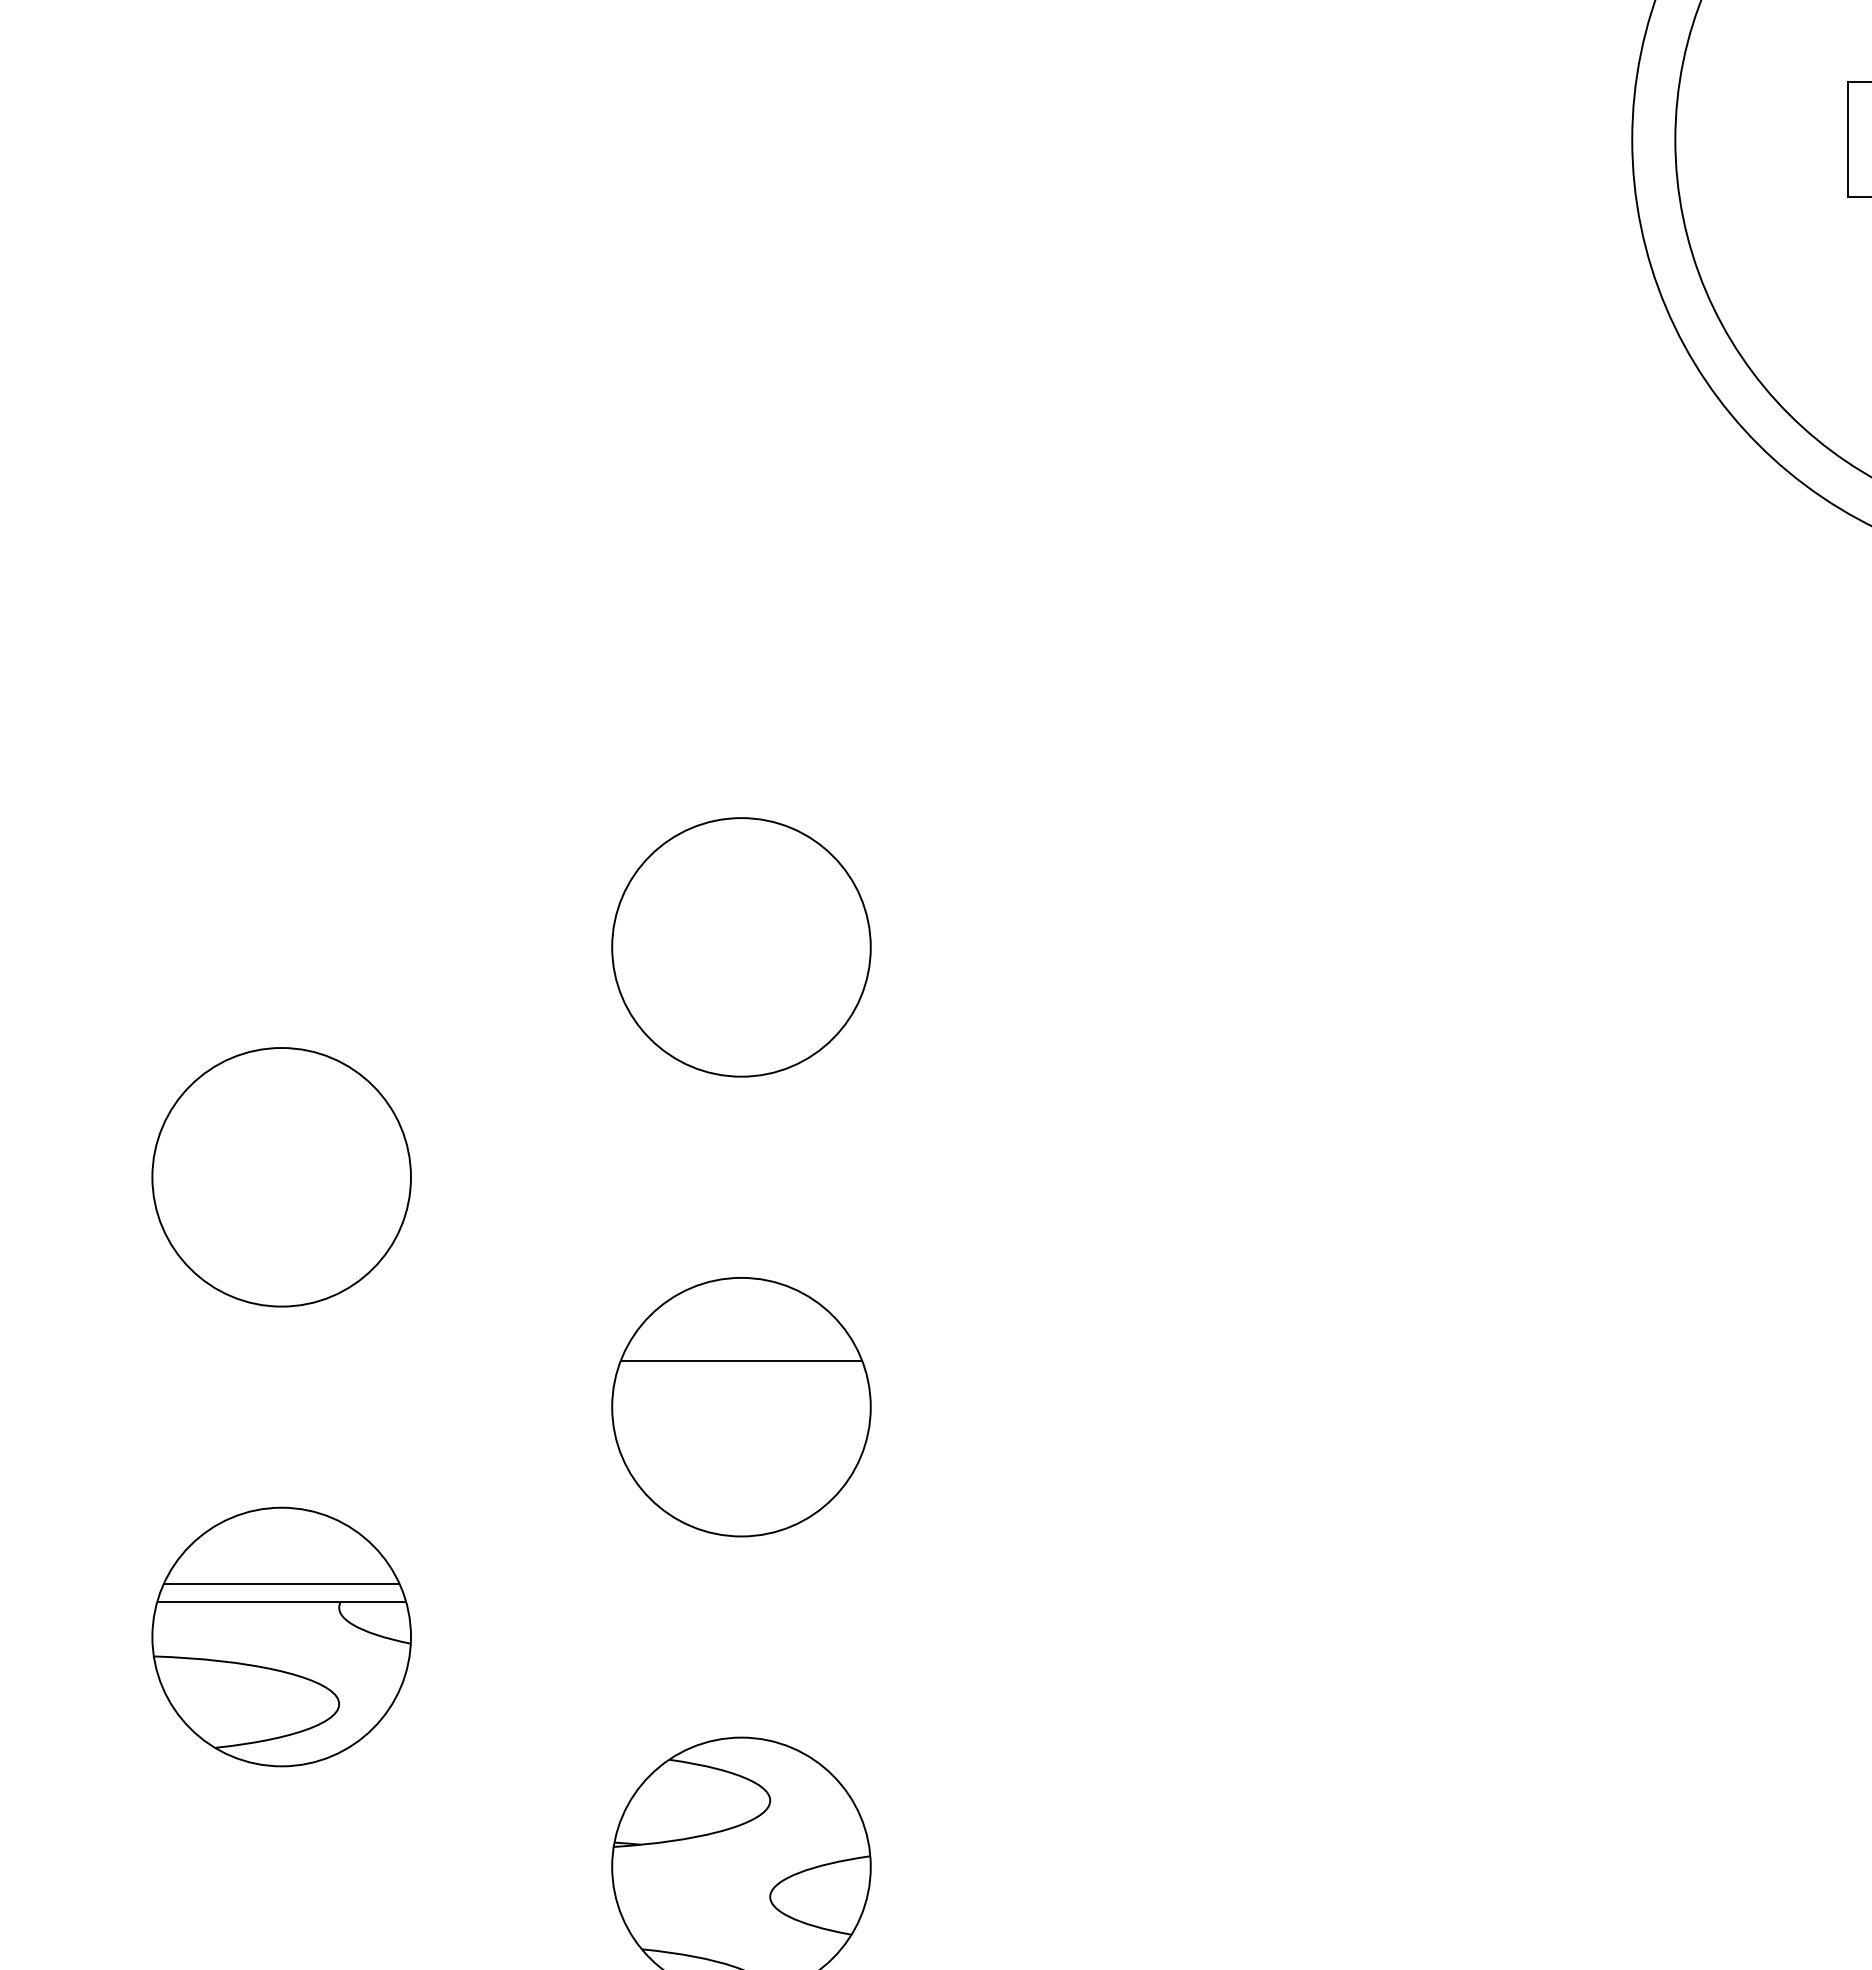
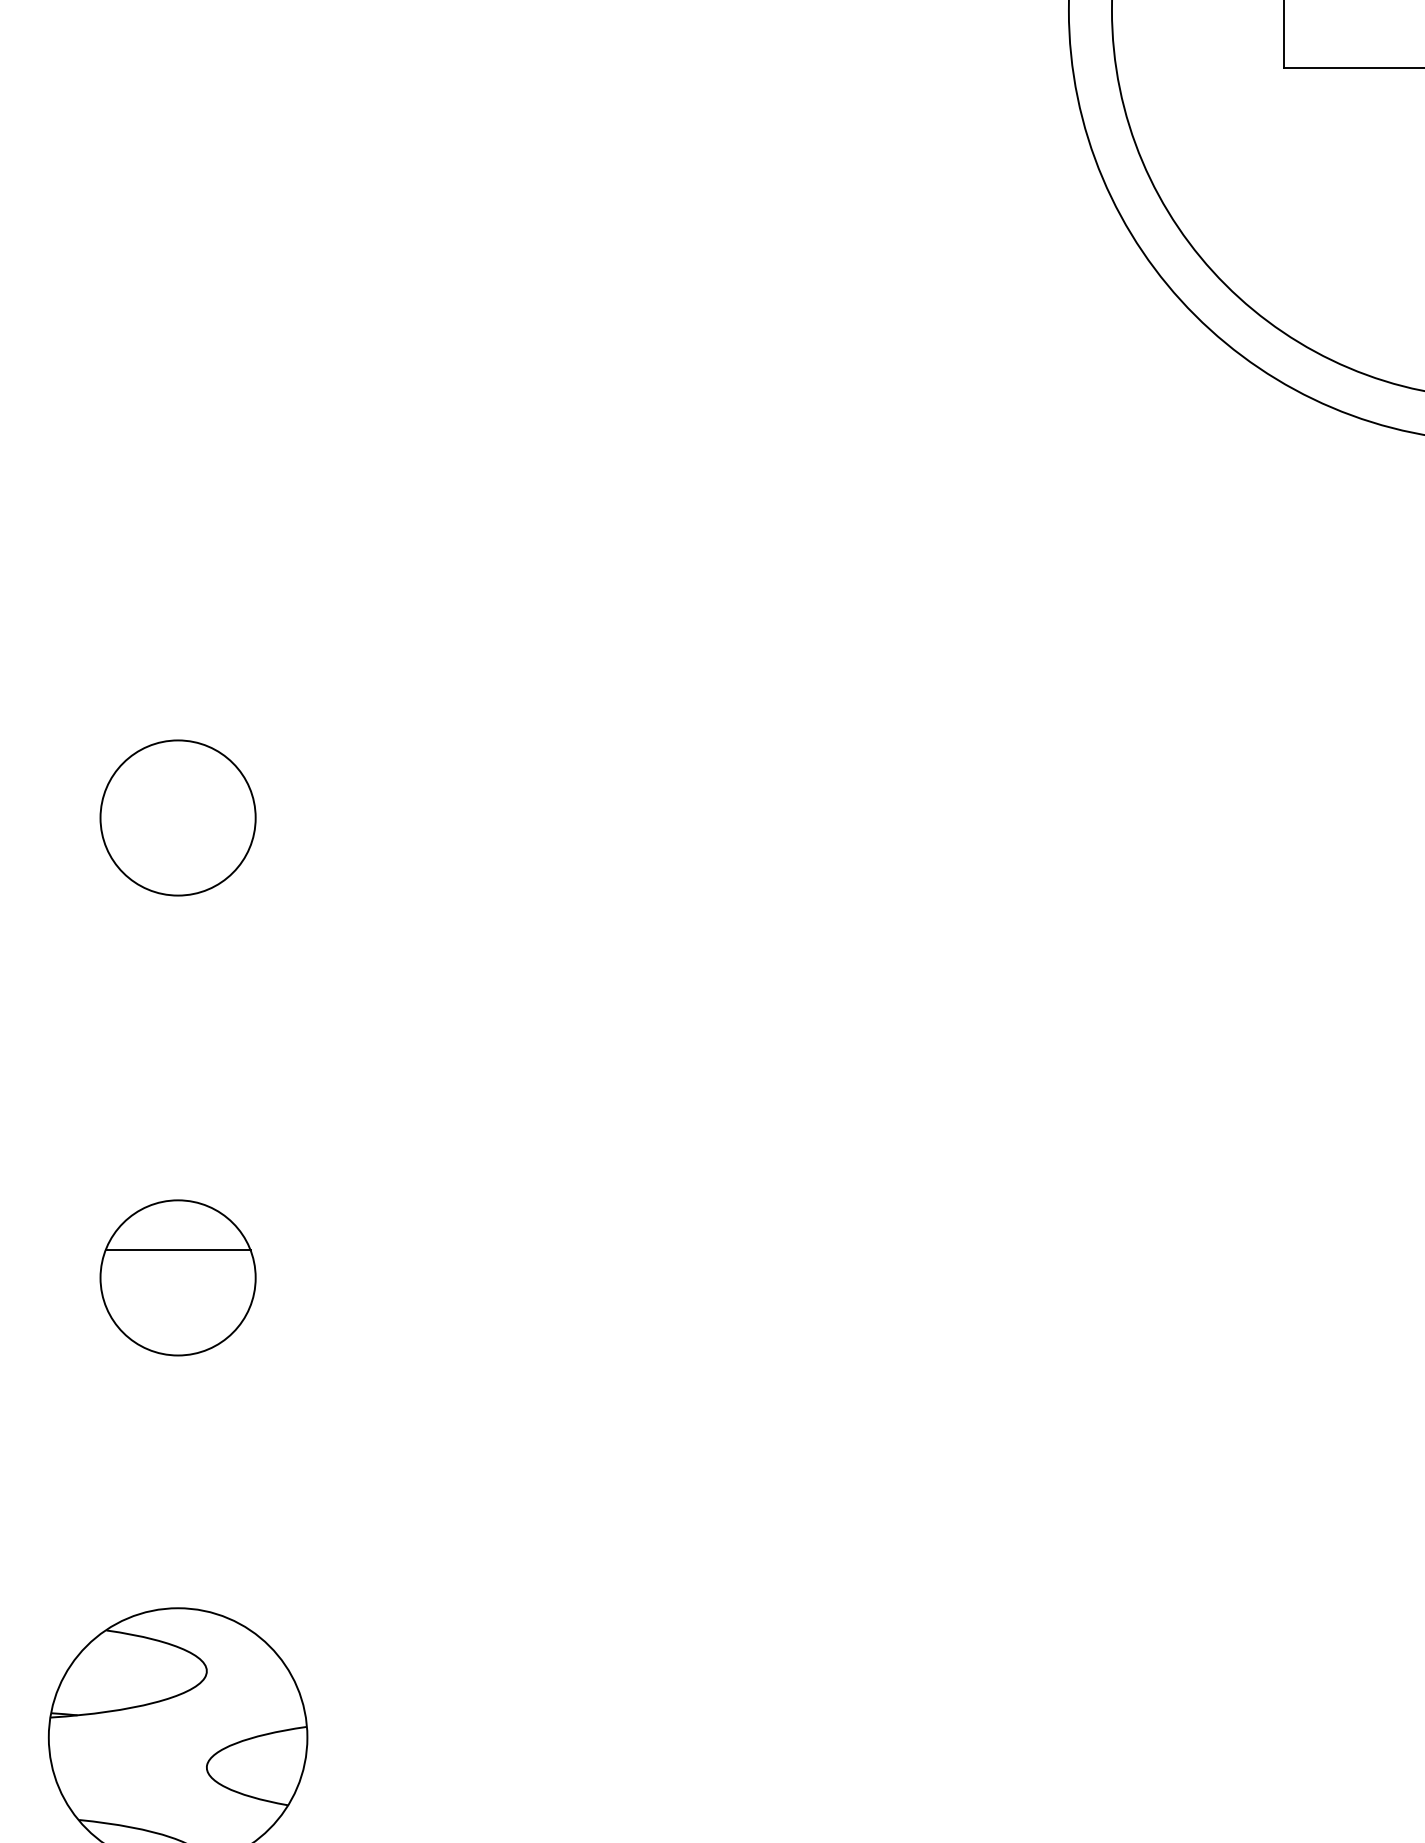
circle: (741, 947) -> (178, 818), size x0.6
part: (741, 1407) -> (178, 1278), size x0.6

